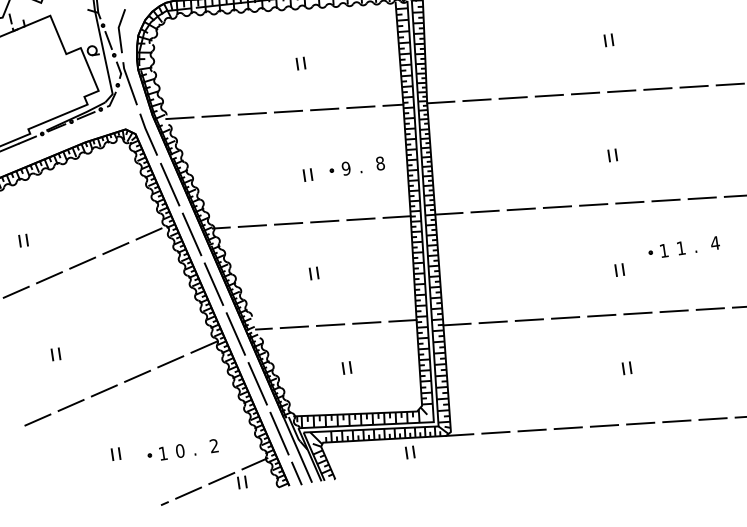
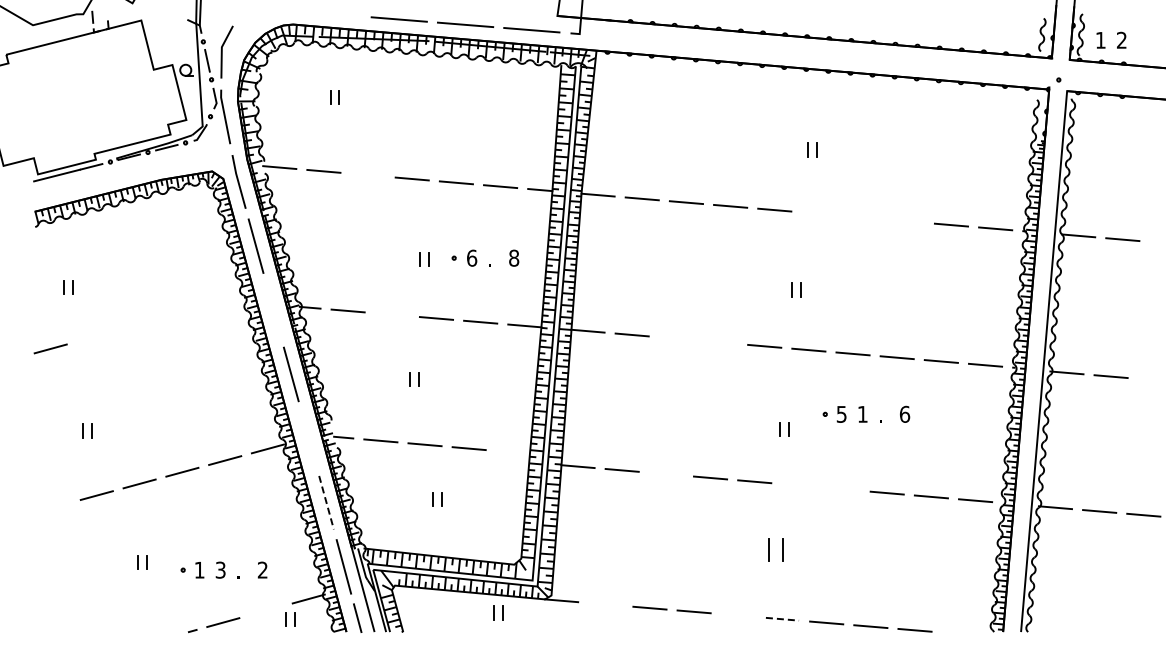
part: (300, 63) -> (334, 97), moved
line: (693, 86) -> (906, 220), removed
line: (657, 88) -> (862, 217), removed
line: (621, 91) -> (818, 213), removed
line: (251, 113) -> (367, 174), removed
text: (345, 168) -> (471, 257), 9 -> 6
line: (557, 207) -> (720, 342), removed
line: (520, 209) -> (675, 338), removed
line: (287, 223) -> (391, 314), removed
line: (148, 233) -> (221, 301), removed
line: (191, 234) -> (273, 310), removed
text: (714, 242) -> (904, 413), 4 -> 6
line: (115, 248) -> (178, 313), removed
text: (663, 250) -> (841, 414), 1 -> 5
line: (82, 263) -> (136, 325), removed
line: (49, 277) -> (93, 336), removed
line: (673, 310) -> (842, 488), removed
line: (637, 313) -> (798, 485), removed
line: (528, 319) -> (665, 473), removed
line: (402, 320) -> (512, 452), removed
line: (235, 333) -> (308, 438), removed
part: (626, 368) -> (775, 549), size x1.6
line: (257, 383) -> (326, 502), solid -> dashed
line: (38, 419) -> (54, 506), removed
line: (640, 423) -> (782, 619), solid -> dashed
line: (603, 425) -> (737, 615), removed
line: (495, 432) -> (605, 604), removed
text: (179, 450) -> (220, 569), 0 -> 3
line: (222, 478) -> (266, 610), removed

